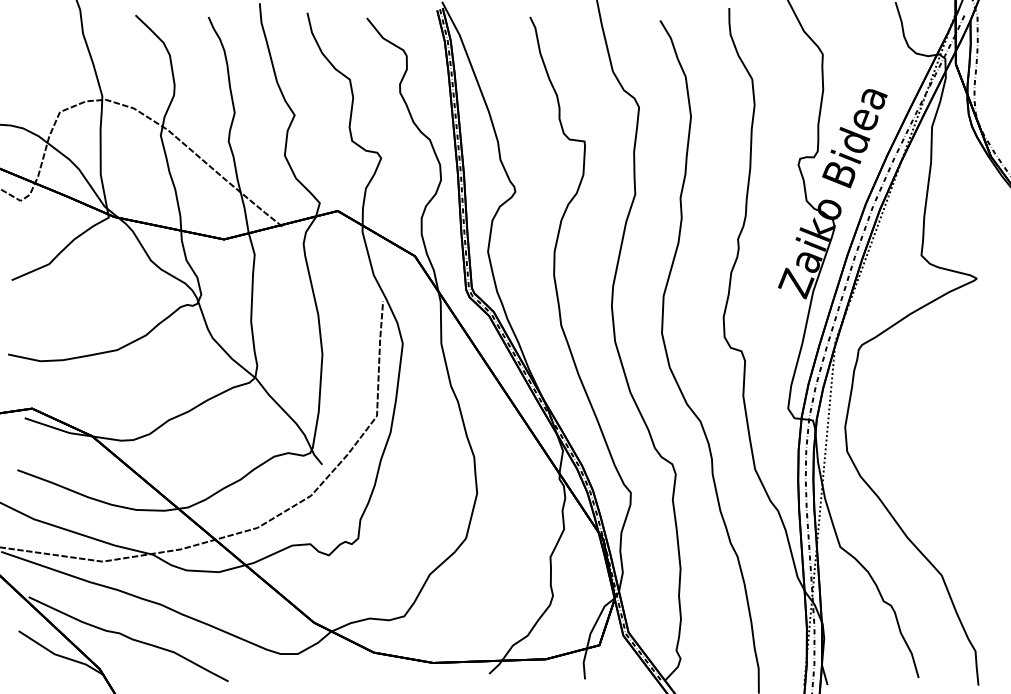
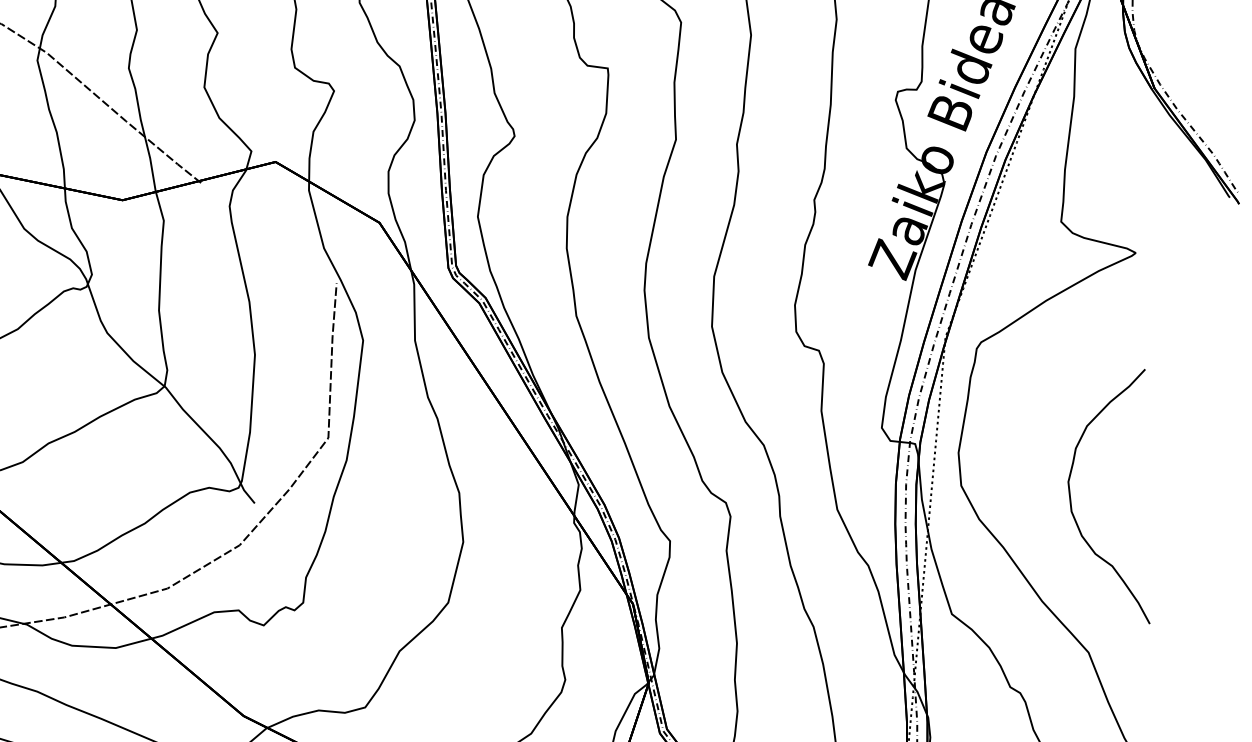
curve: (929, 461) -> (1072, 499), added

